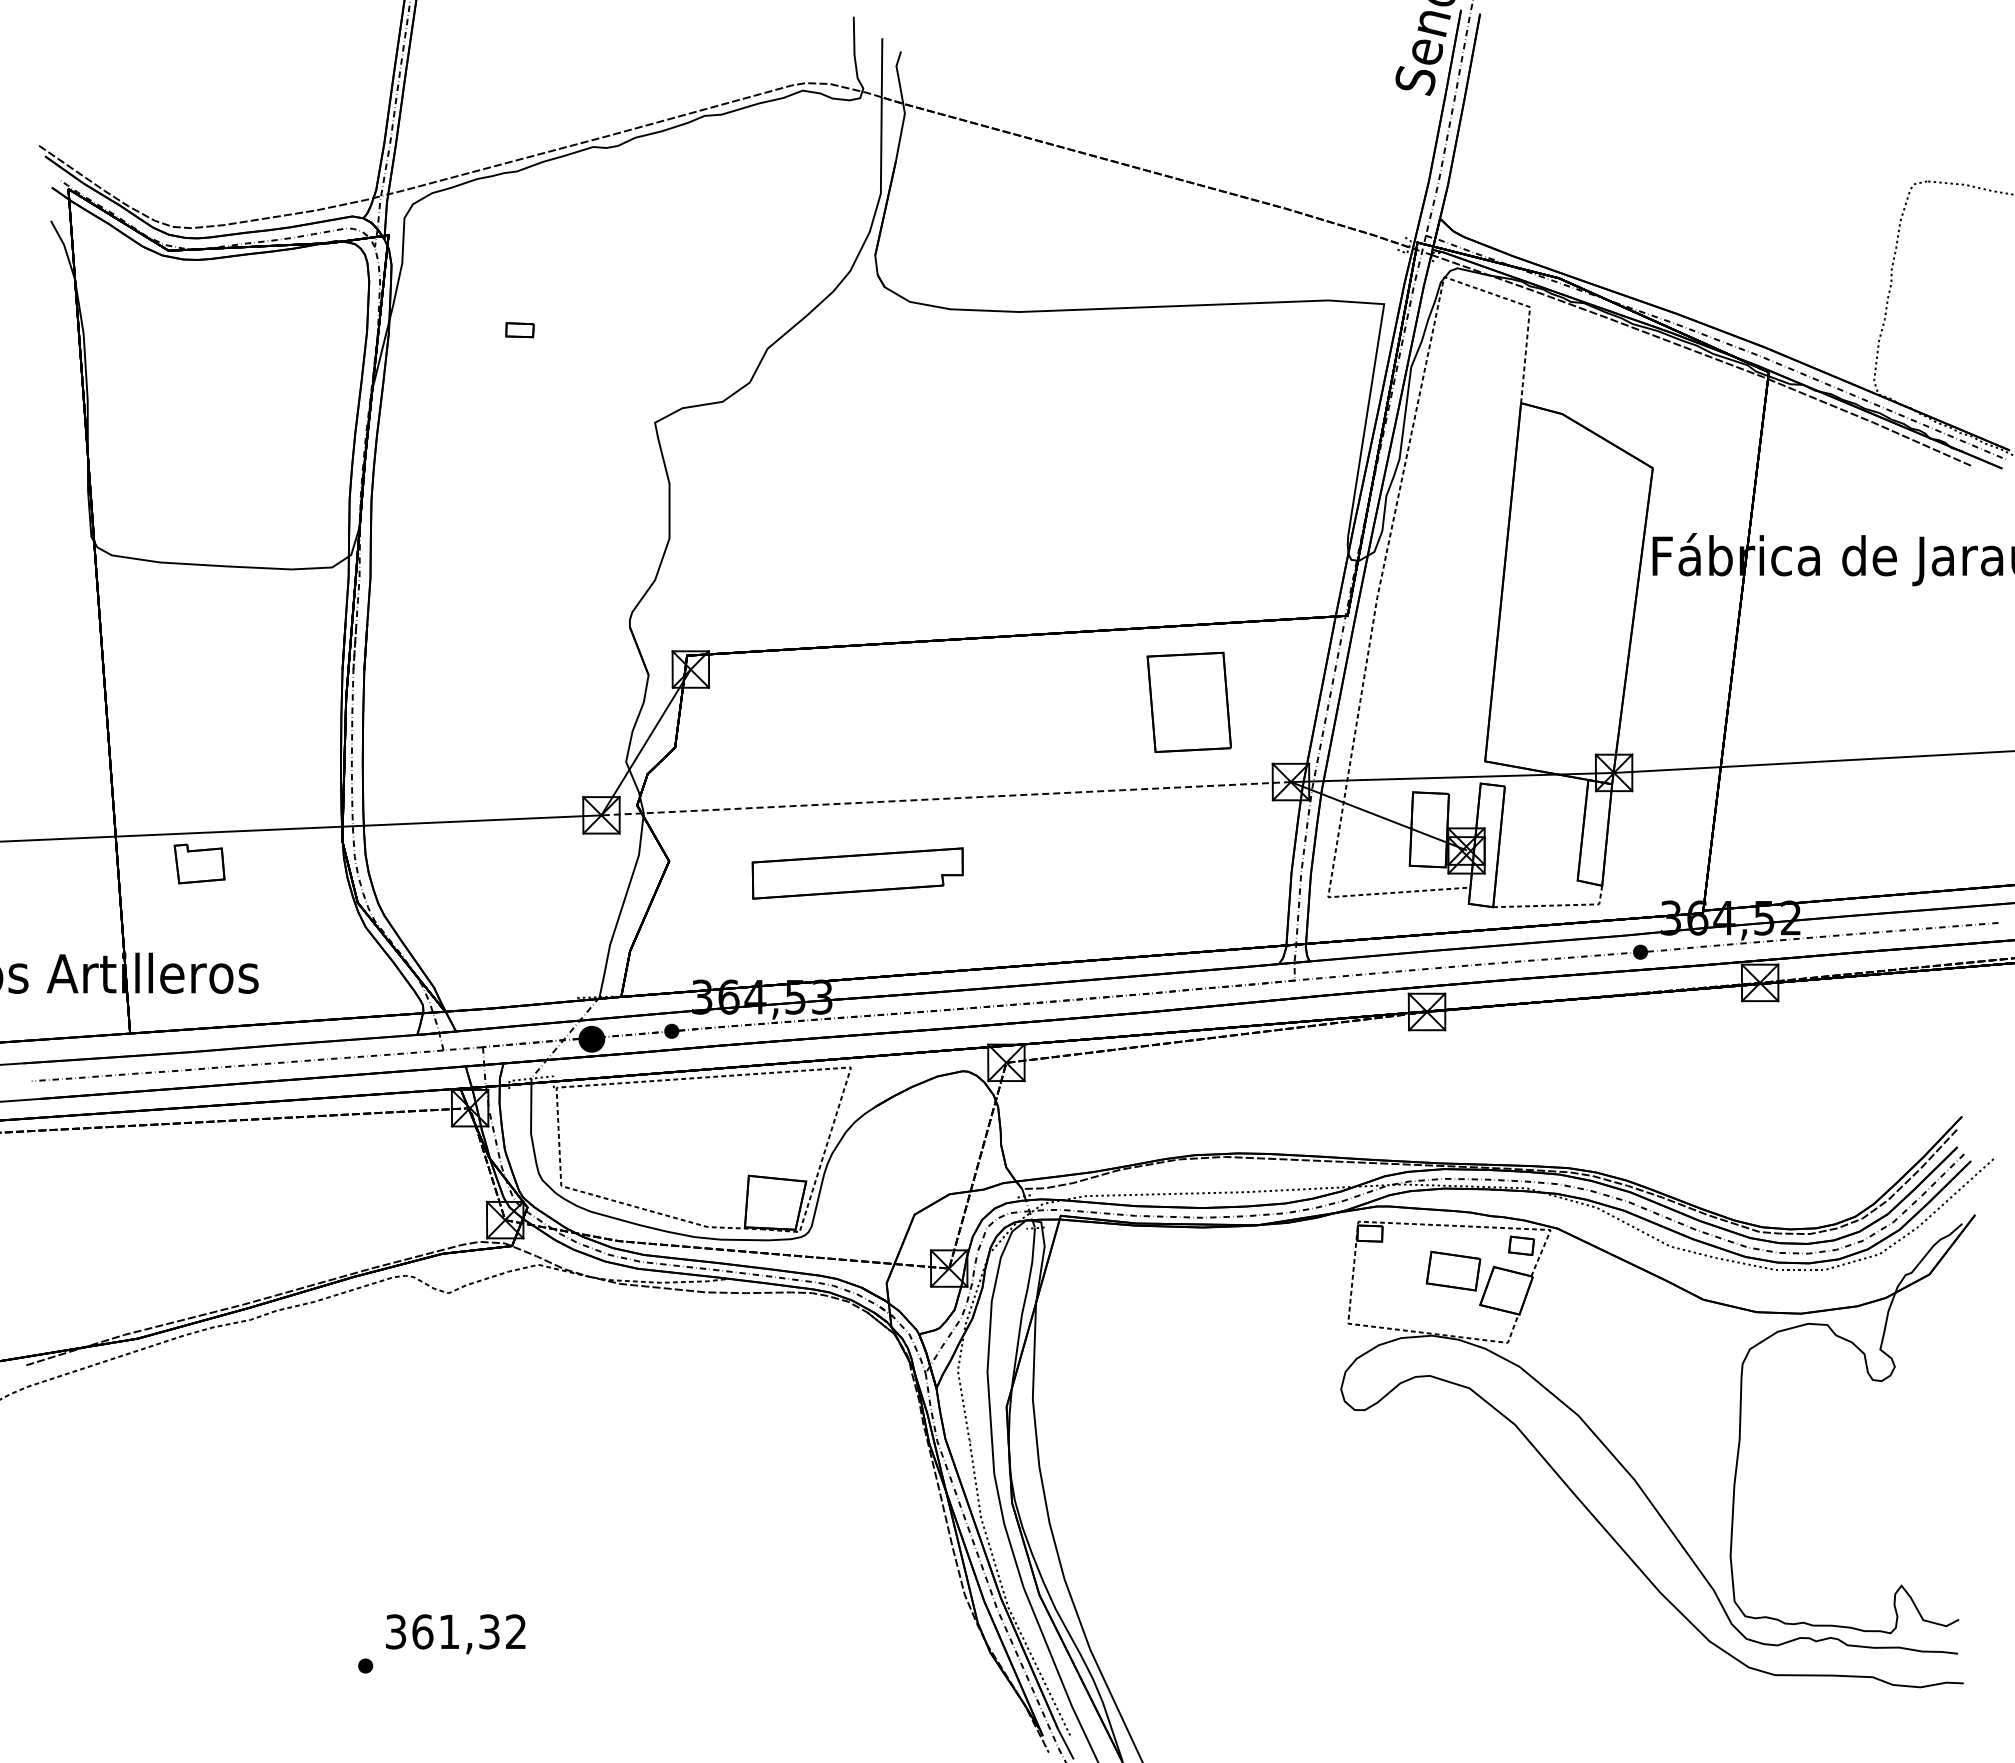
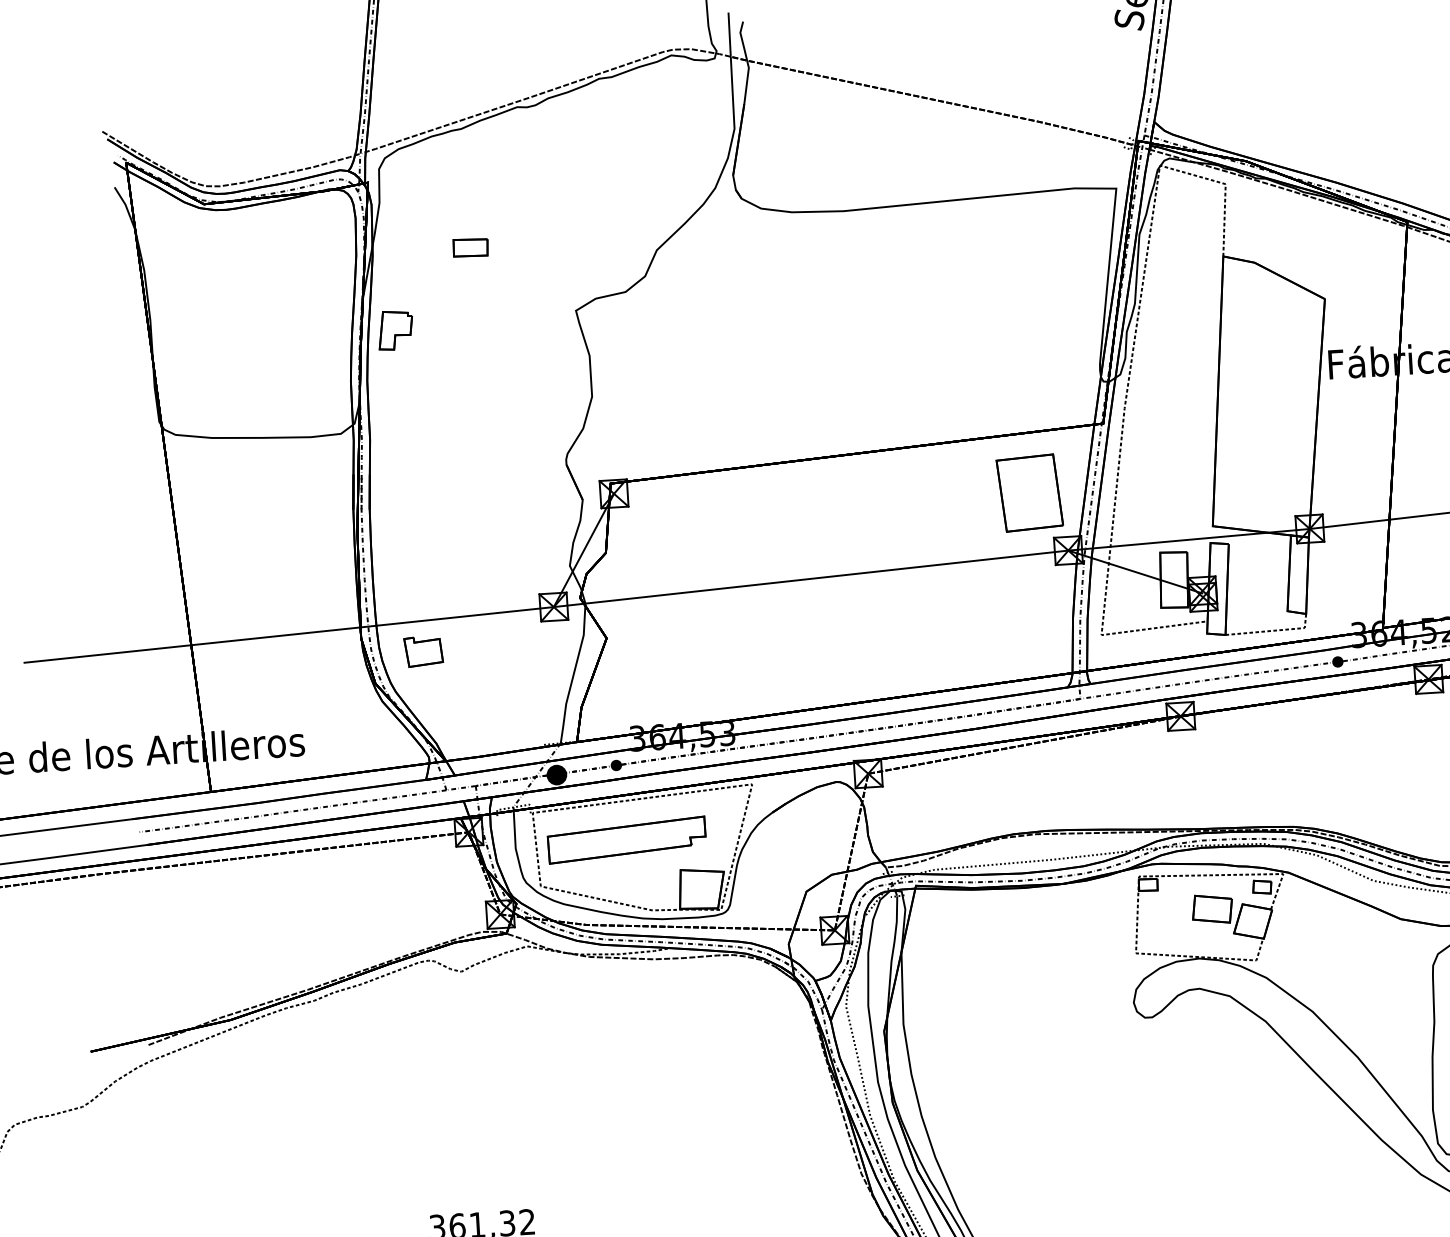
part: (519, 329) -> (470, 247), size x1.67
part: (413, 433) -> (395, 329), added
part: (1188, 701) -> (1029, 492), moved
line: (945, 798) -> (810, 578), dashed -> solid
part: (199, 863) -> (423, 651), moved
part: (857, 873) -> (626, 840), moved

